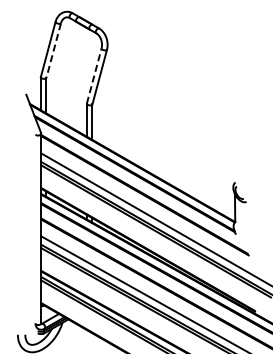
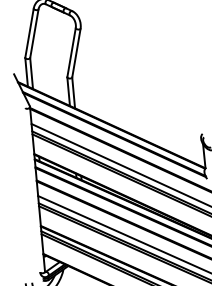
line: (53, 51) -> (34, 34), dashed -> solid
line: (94, 75) -> (71, 52), dashed -> solid

